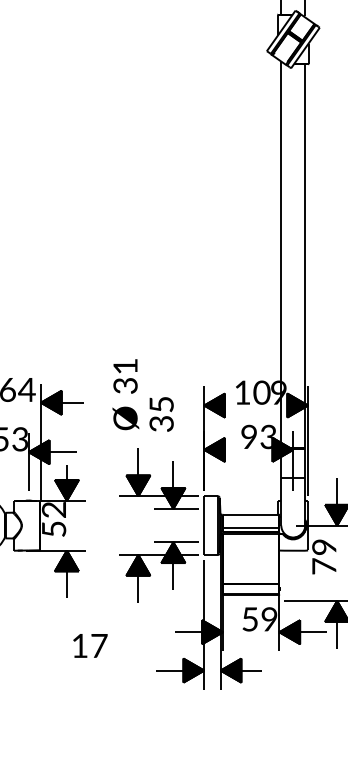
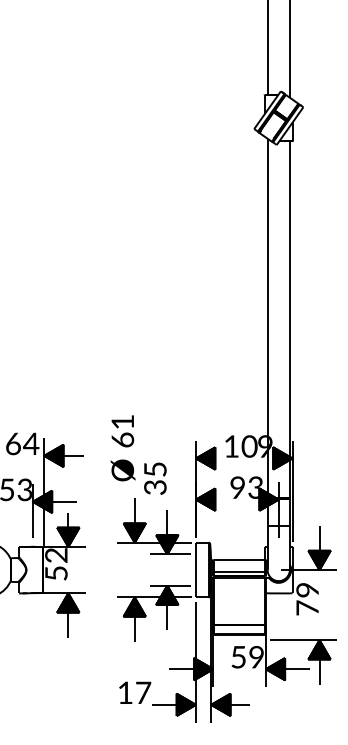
text: (125, 385) -> (122, 439), 31 -> 61
text: (161, 414) -> (155, 478), moved
text: (90, 645) -> (135, 692), moved

